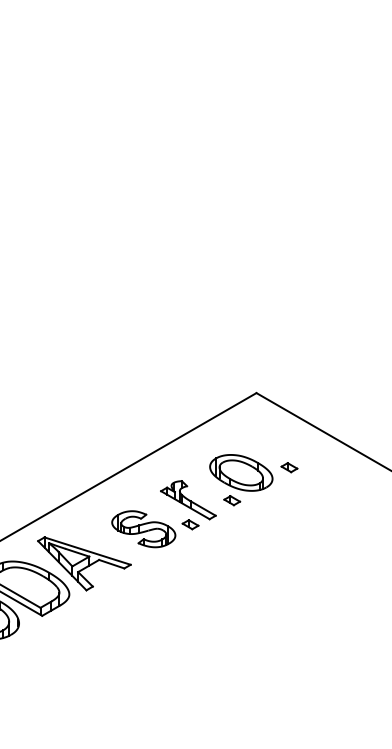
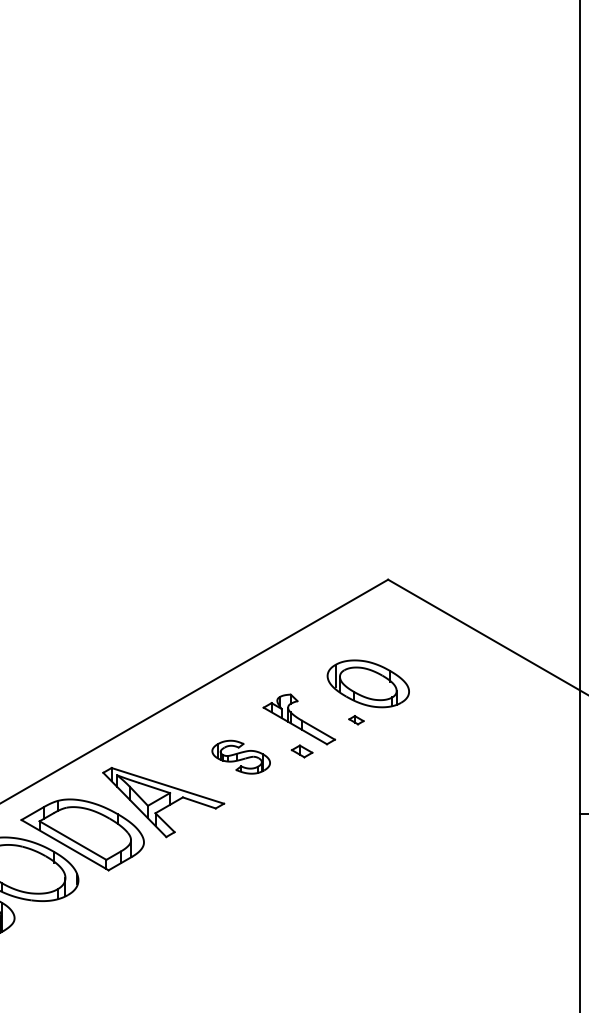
part: (288, 467) -> (430, 676), removed
part: (232, 501) -> (356, 720), size x0.7
part: (144, 528) -> (241, 756), size x0.7

